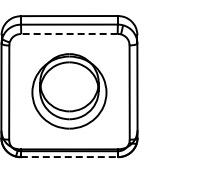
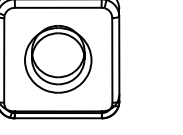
line: (68, 34) -> (57, 8), dashed -> solid
line: (69, 157) -> (58, 118), dashed -> solid

